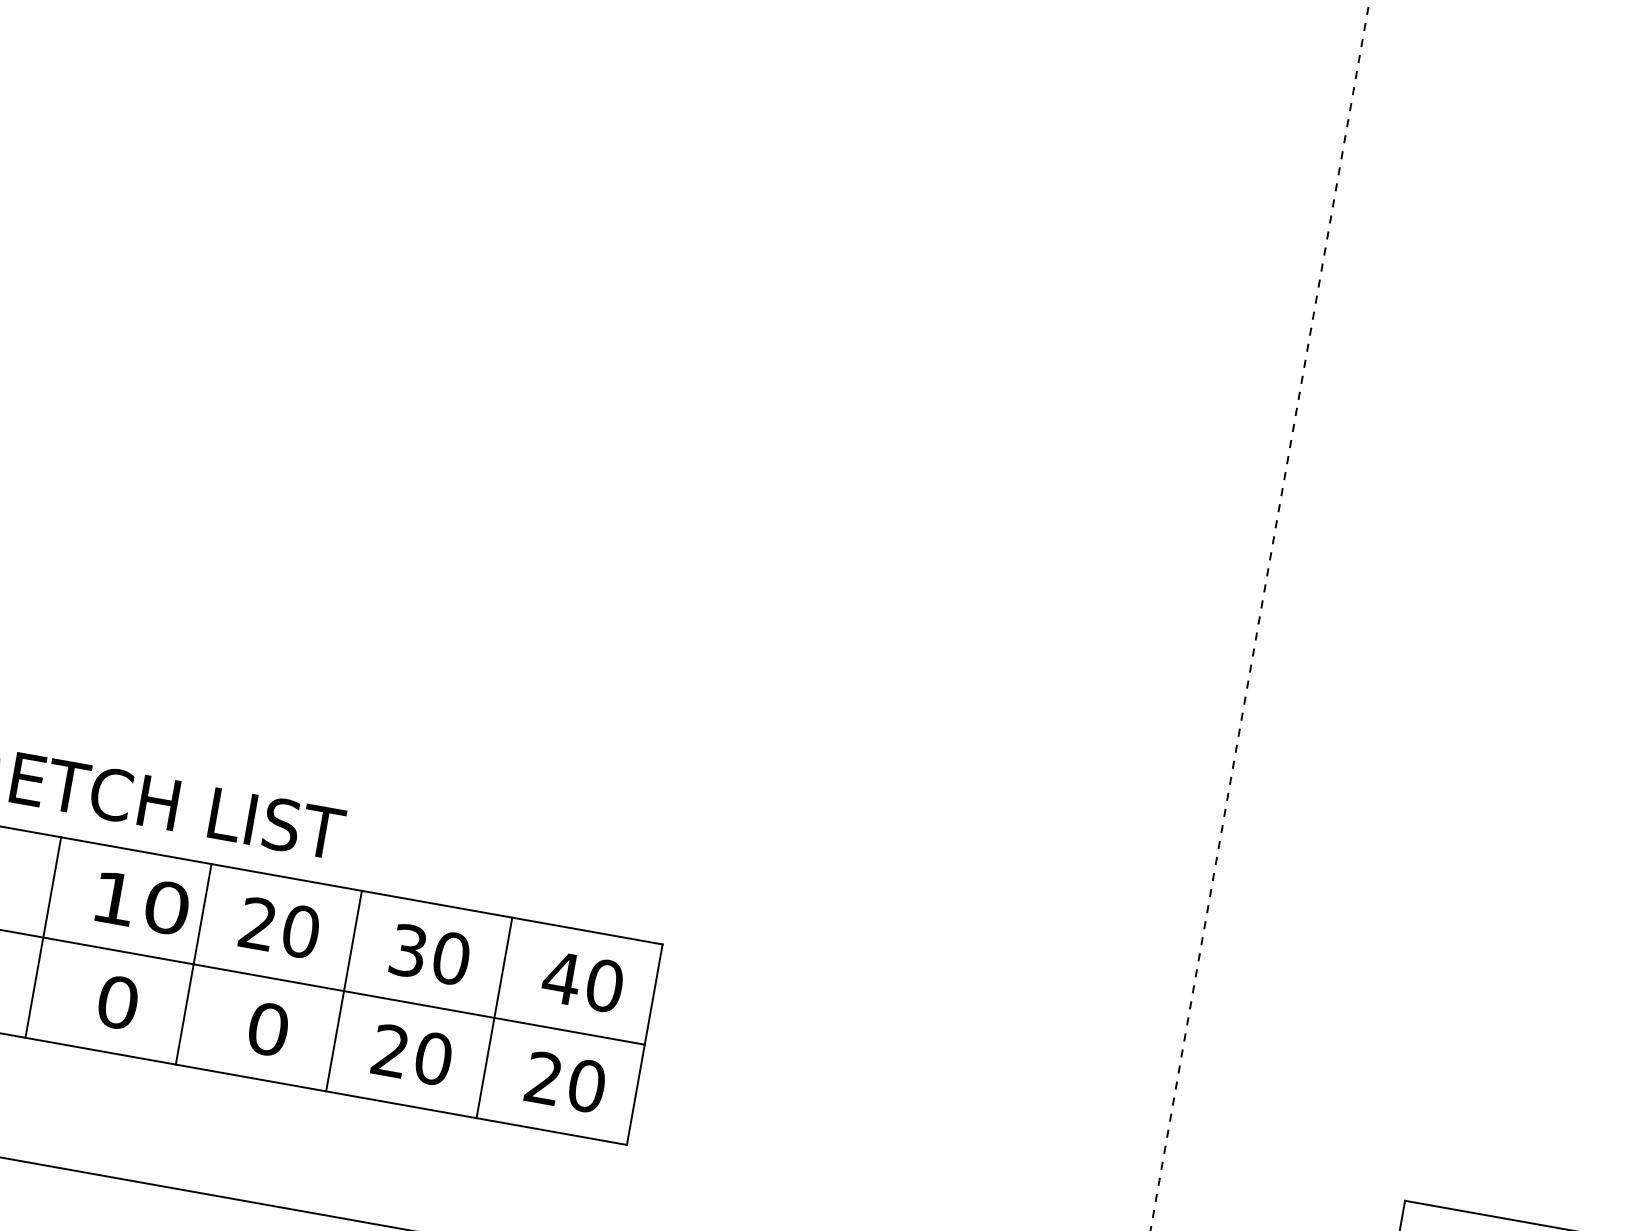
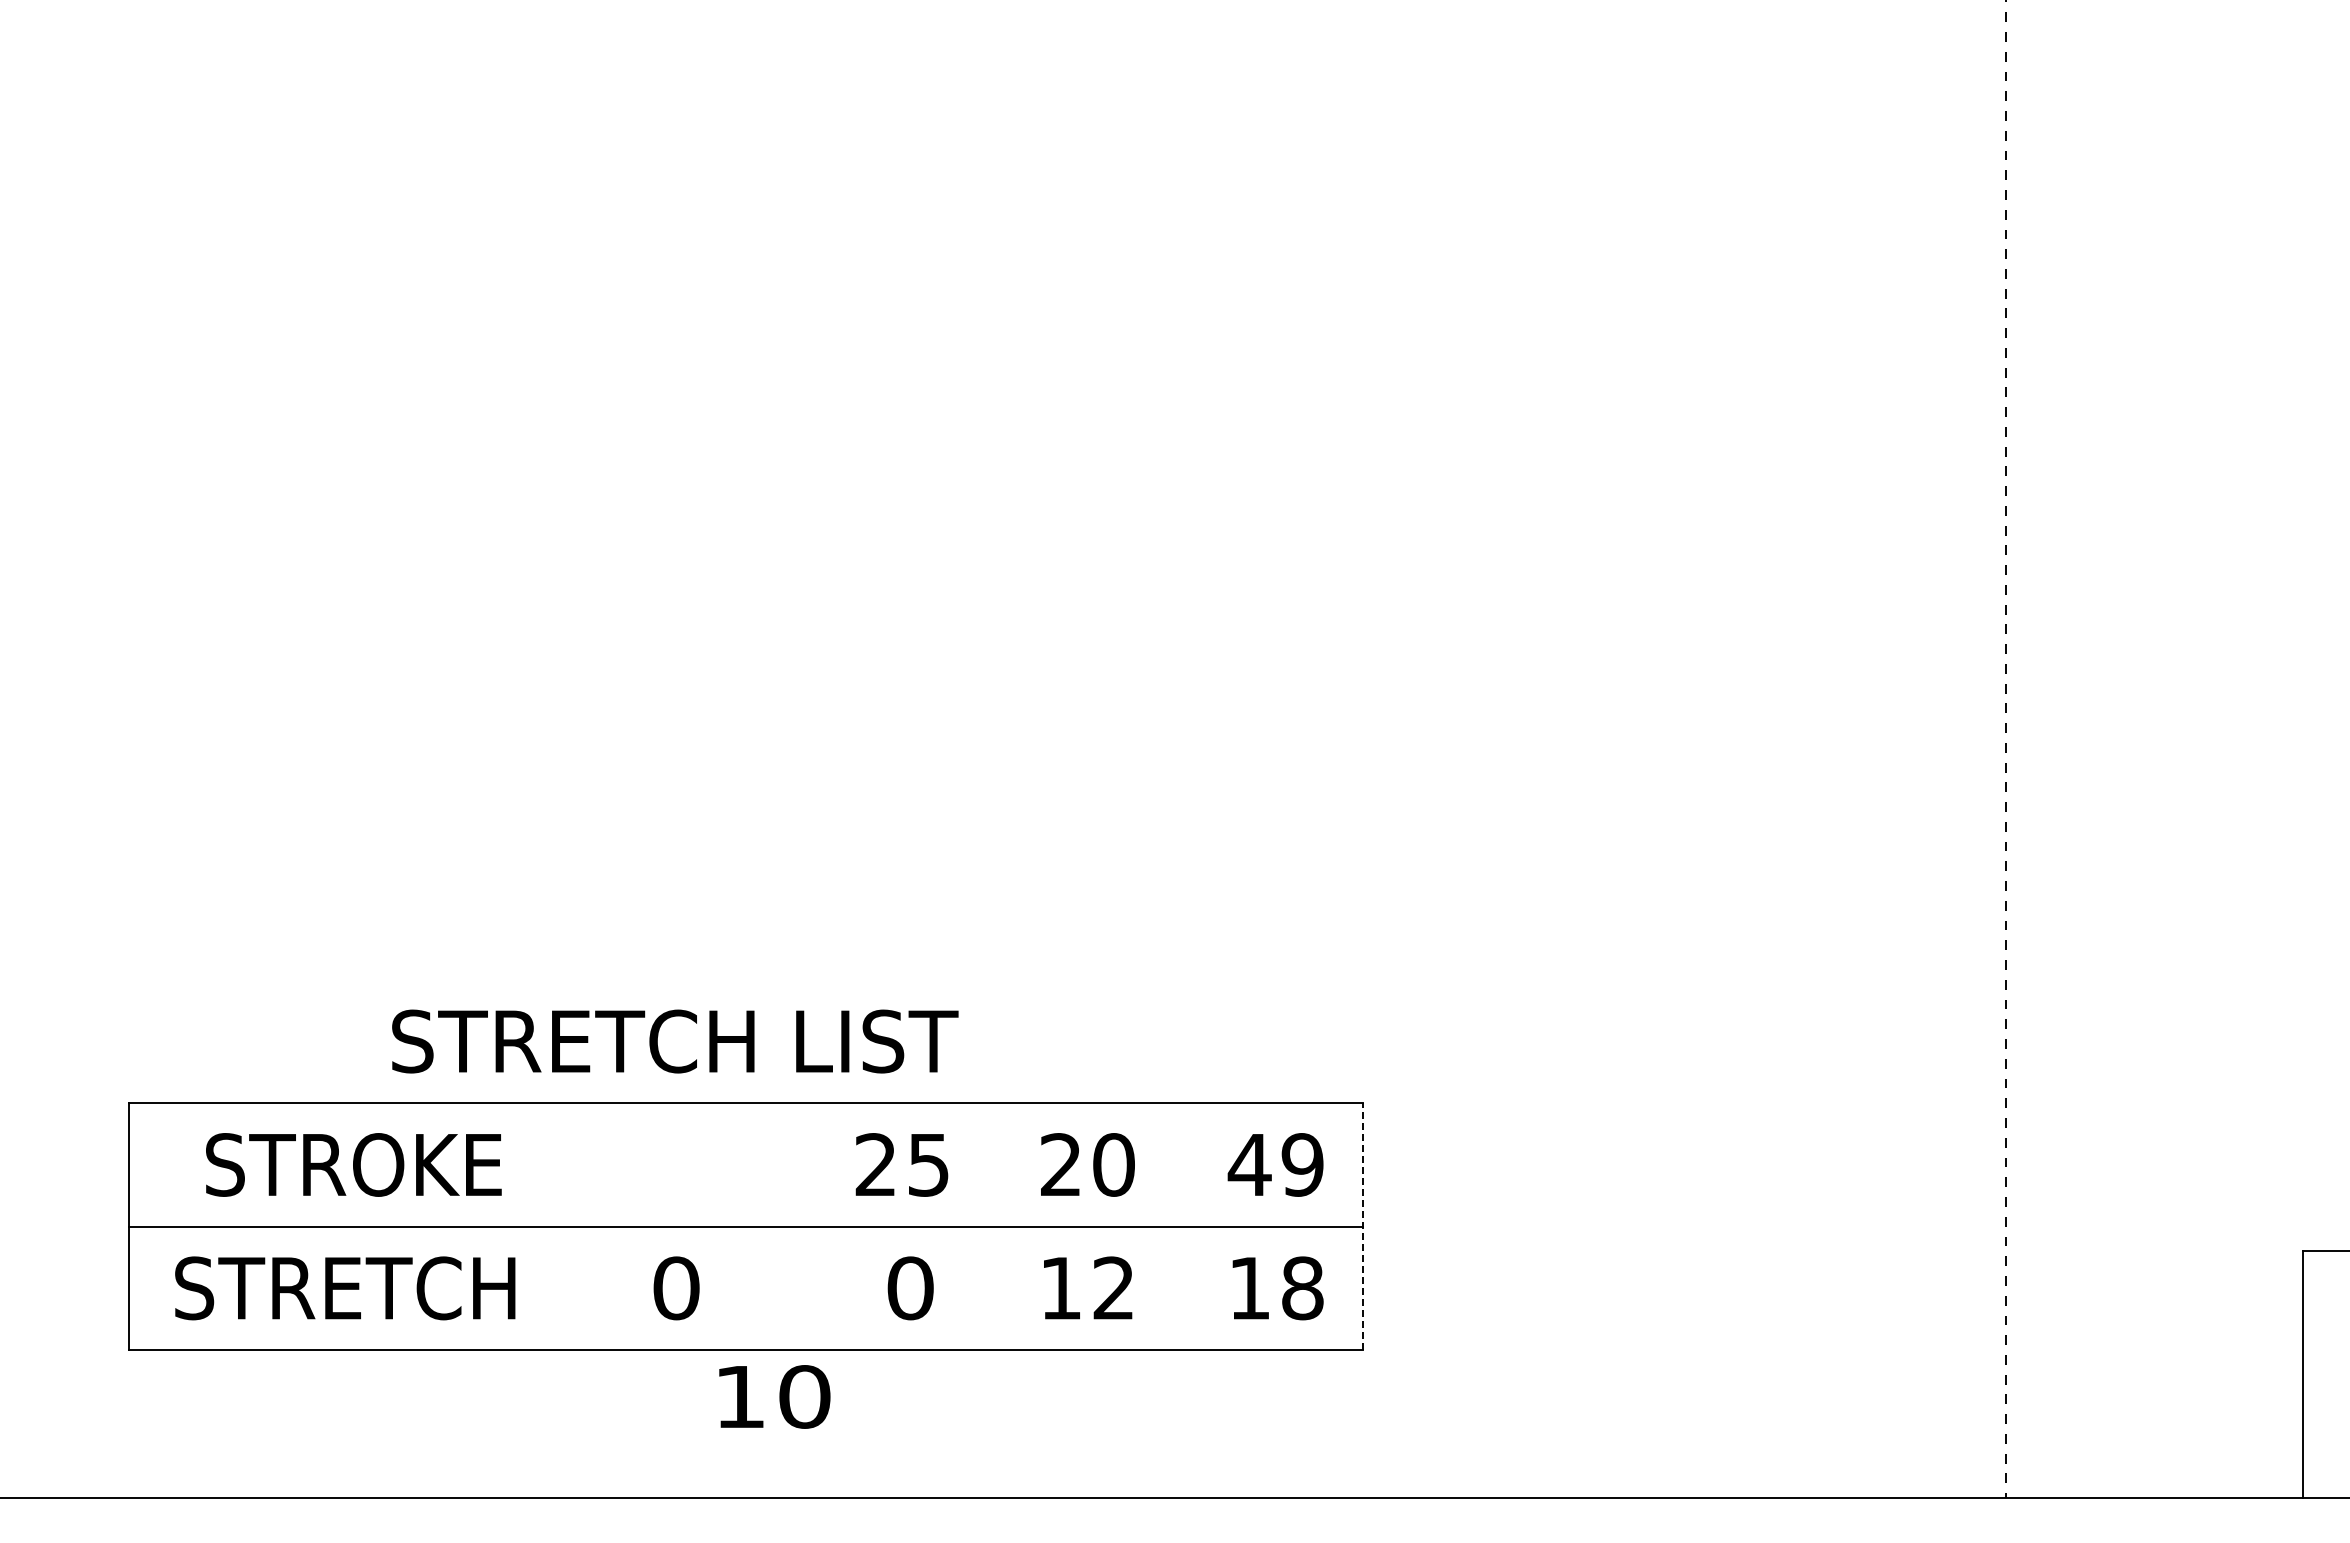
text: (142, 903) -> (774, 1396), moved
text: (300, 931) -> (928, 1164), 20 -> 25
line: (43, 937) -> (622, 1226), removed
text: (408, 950) -> (1060, 1164), 30 -> 20
line: (193, 964) -> (807, 1226), removed
text: (604, 985) -> (1302, 1164), 40 -> 49
line: (343, 990) -> (992, 1226), removed
text: (117, 1002) -> (676, 1288), moved
line: (494, 1017) -> (1177, 1226), removed
line: (645, 1044) -> (1363, 1226), solid -> dashed
text: (412, 1055) -> (1087, 1288), 20 -> 12
text: (565, 1082) -> (1276, 1288), 20 -> 18

